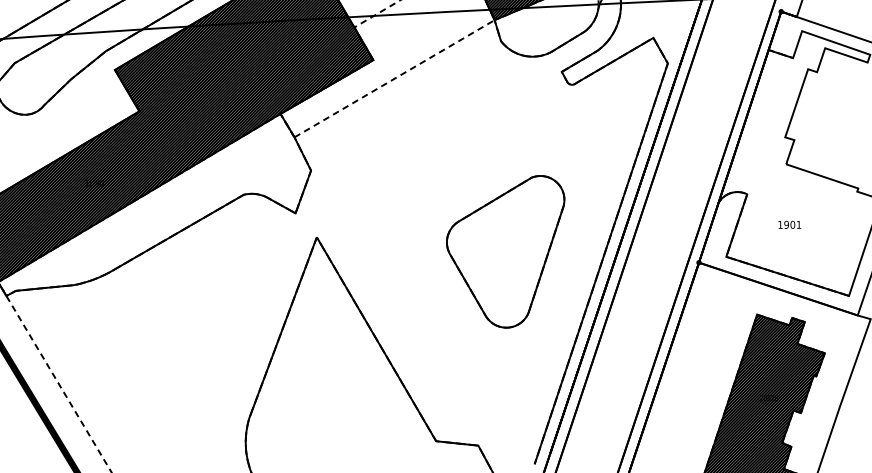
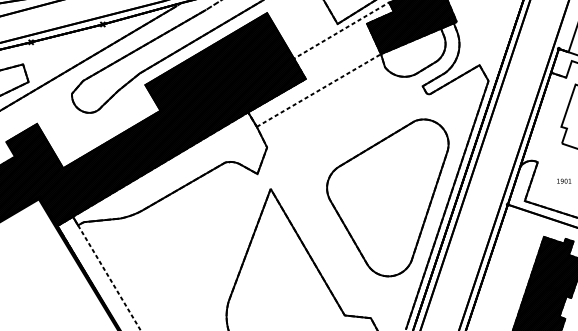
part: (505, 251) -> (387, 197), size x1.67

